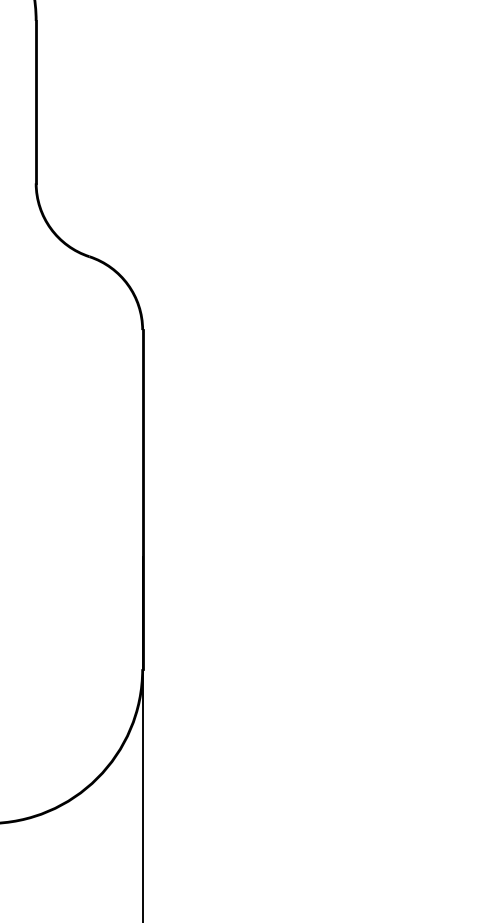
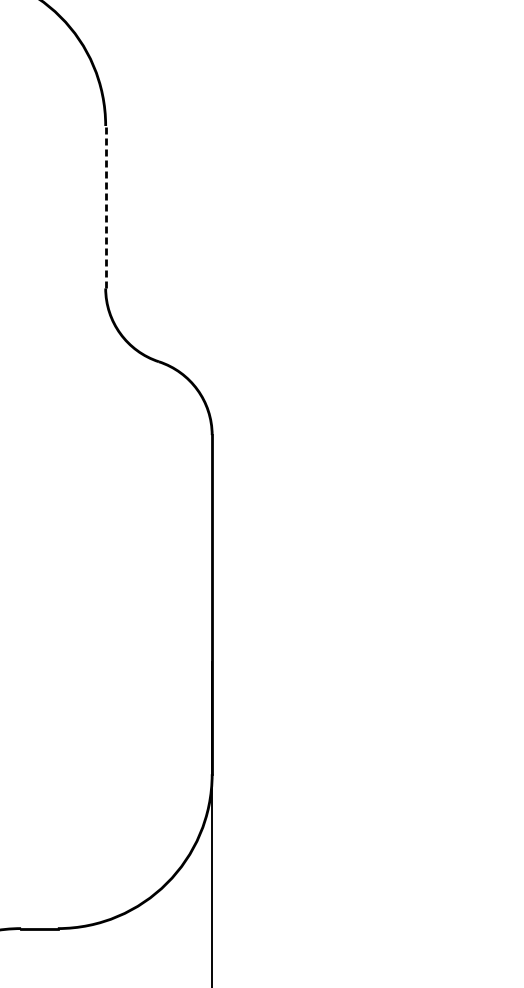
line: (35, 101) -> (105, 206), solid -> dashed

